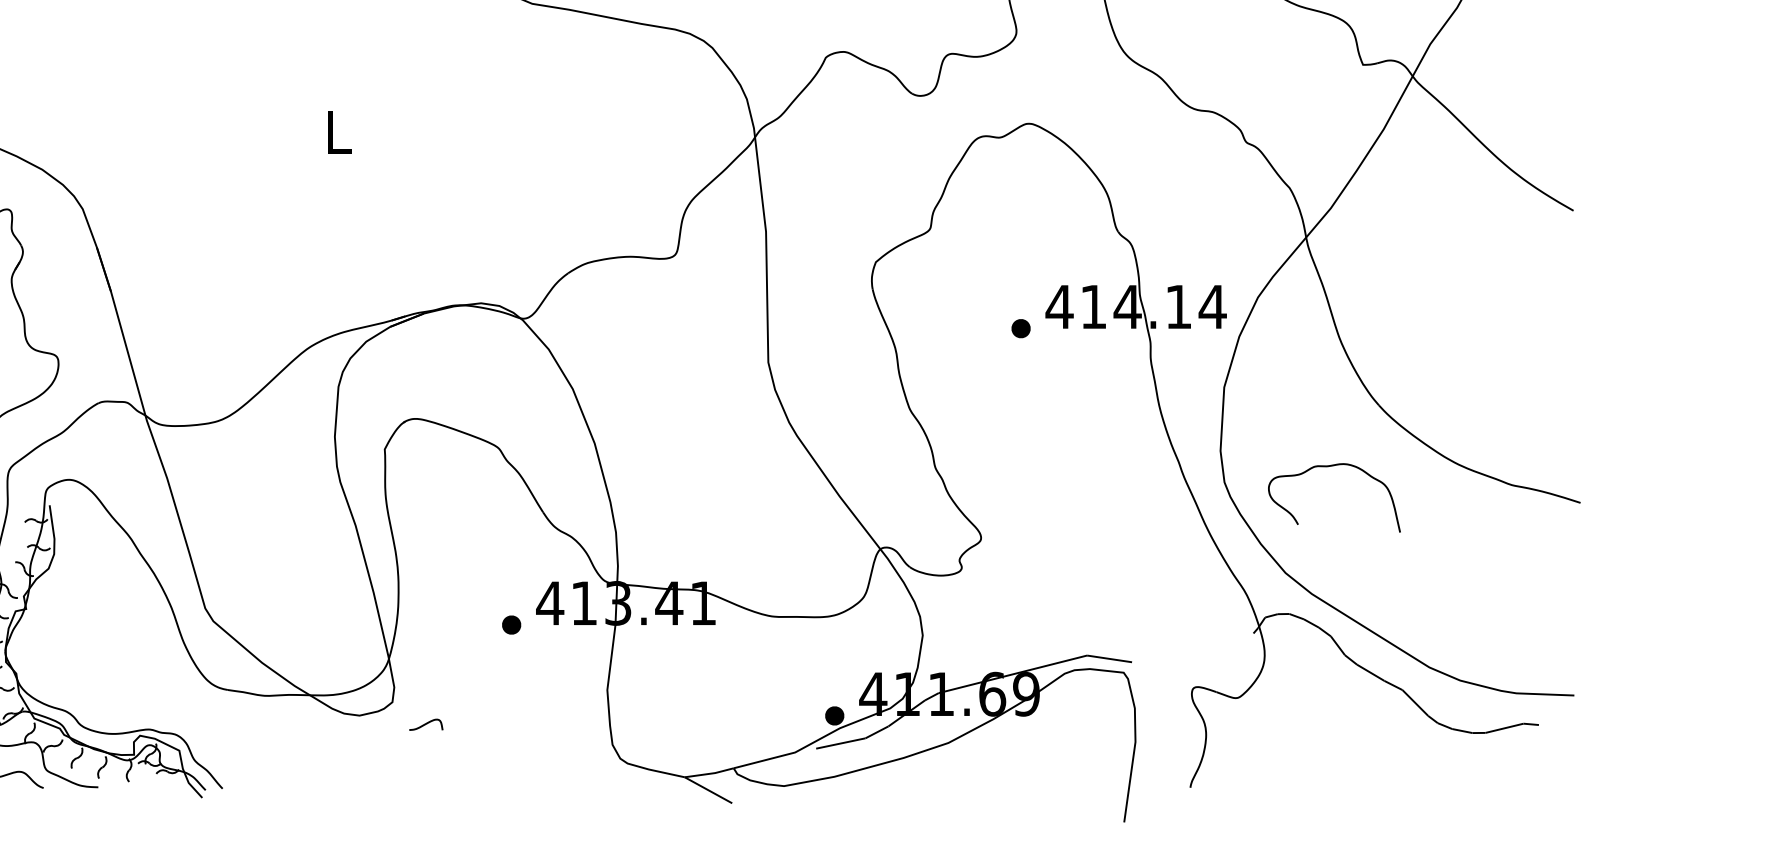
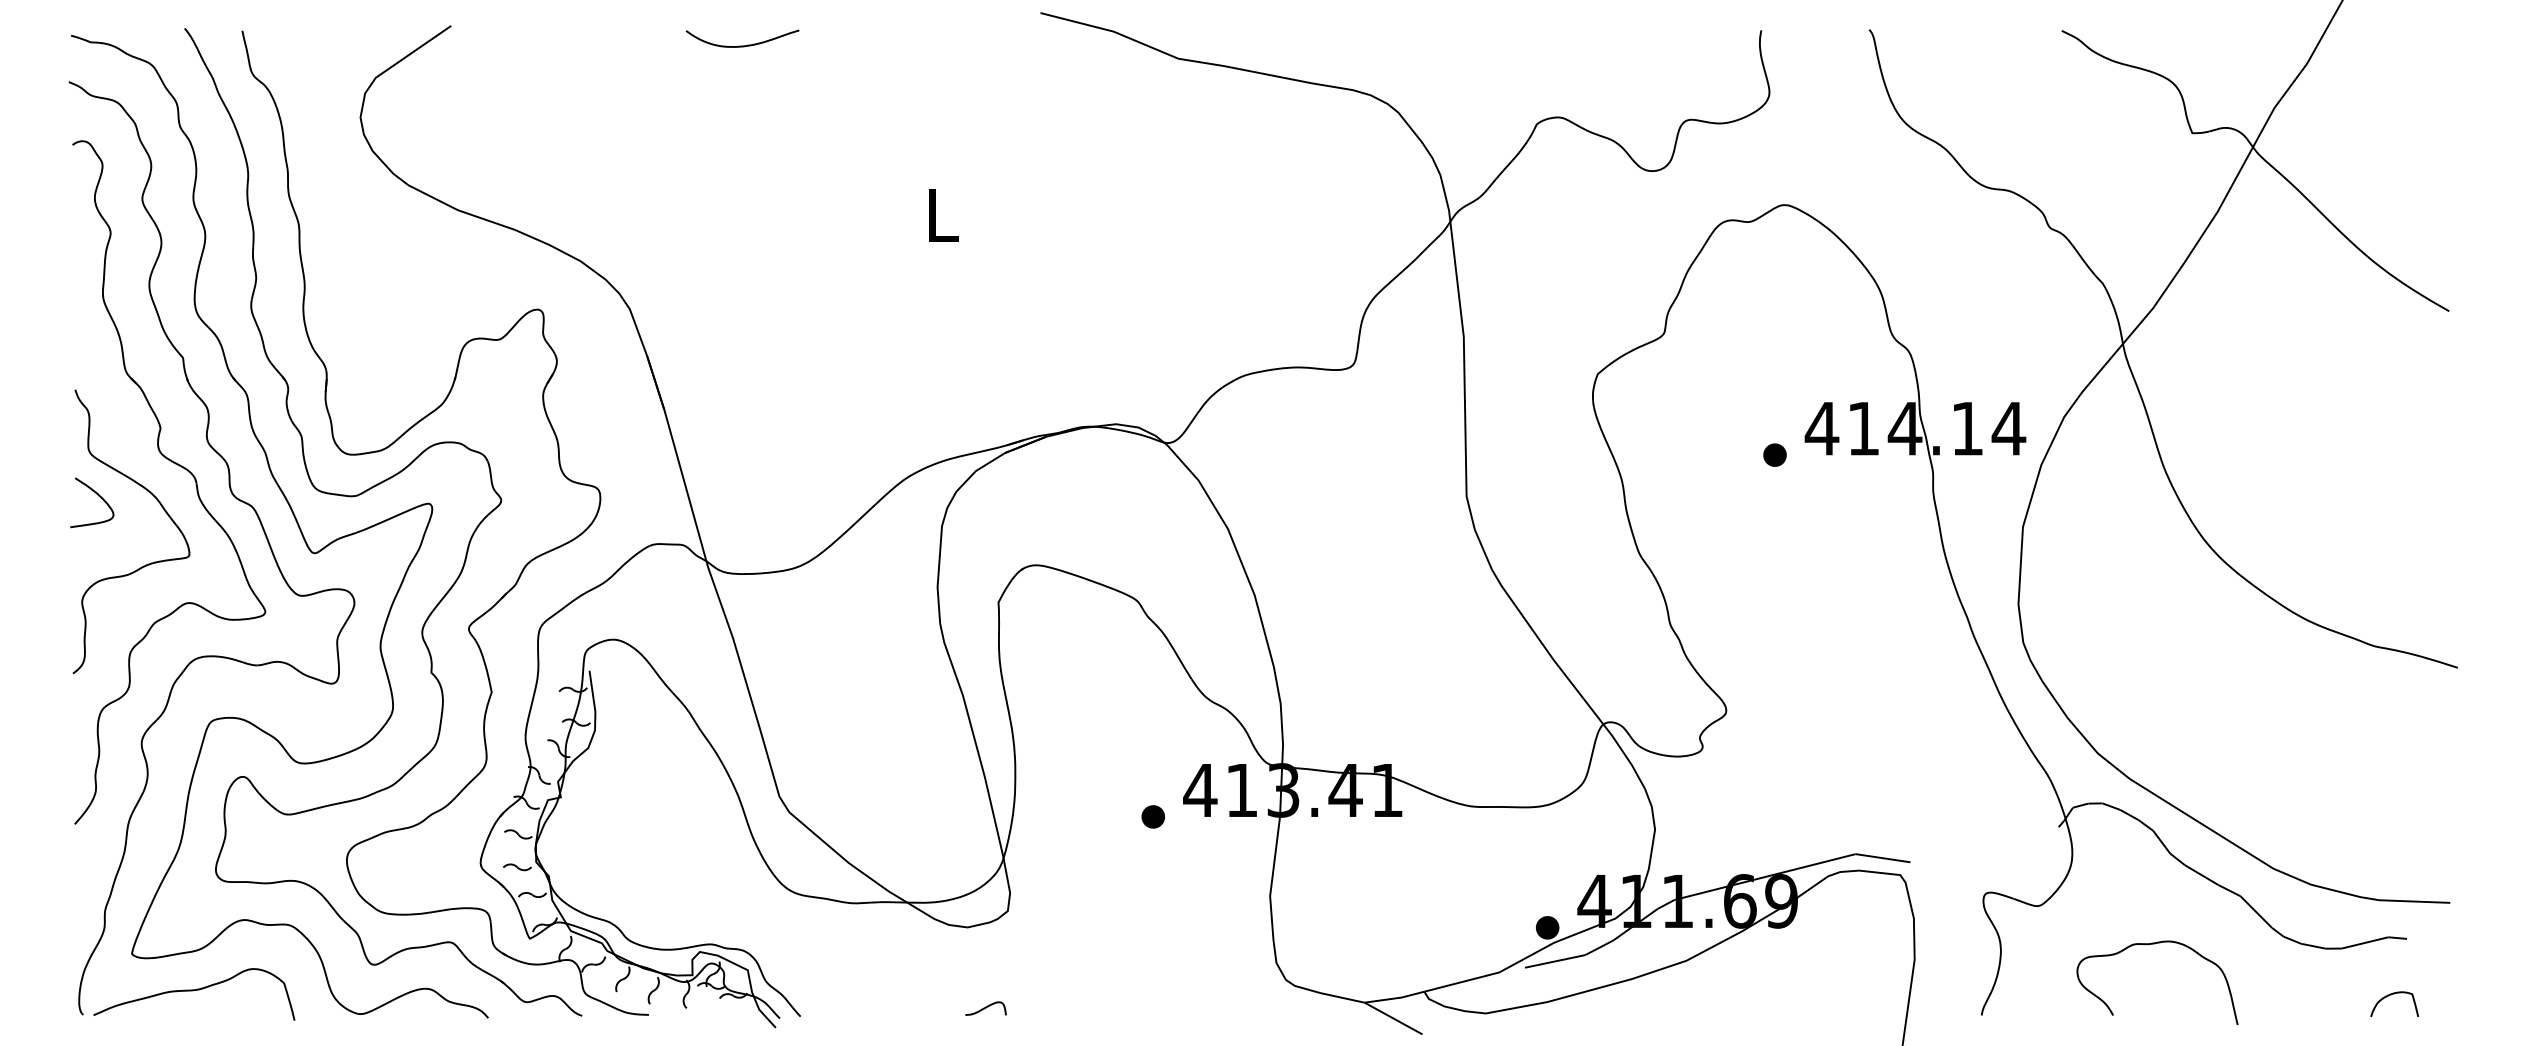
curve: (1327, 467) -> (2148, 945), moved
curve: (425, 724) -> (985, 1008), moved
curve: (1526, 771) -> (2391, 995), added

